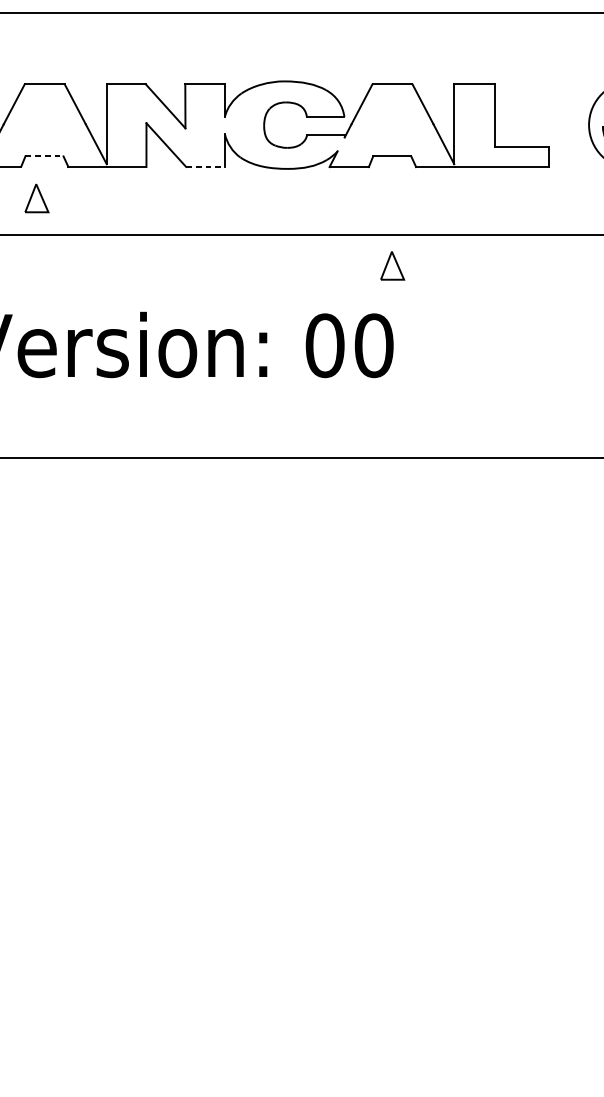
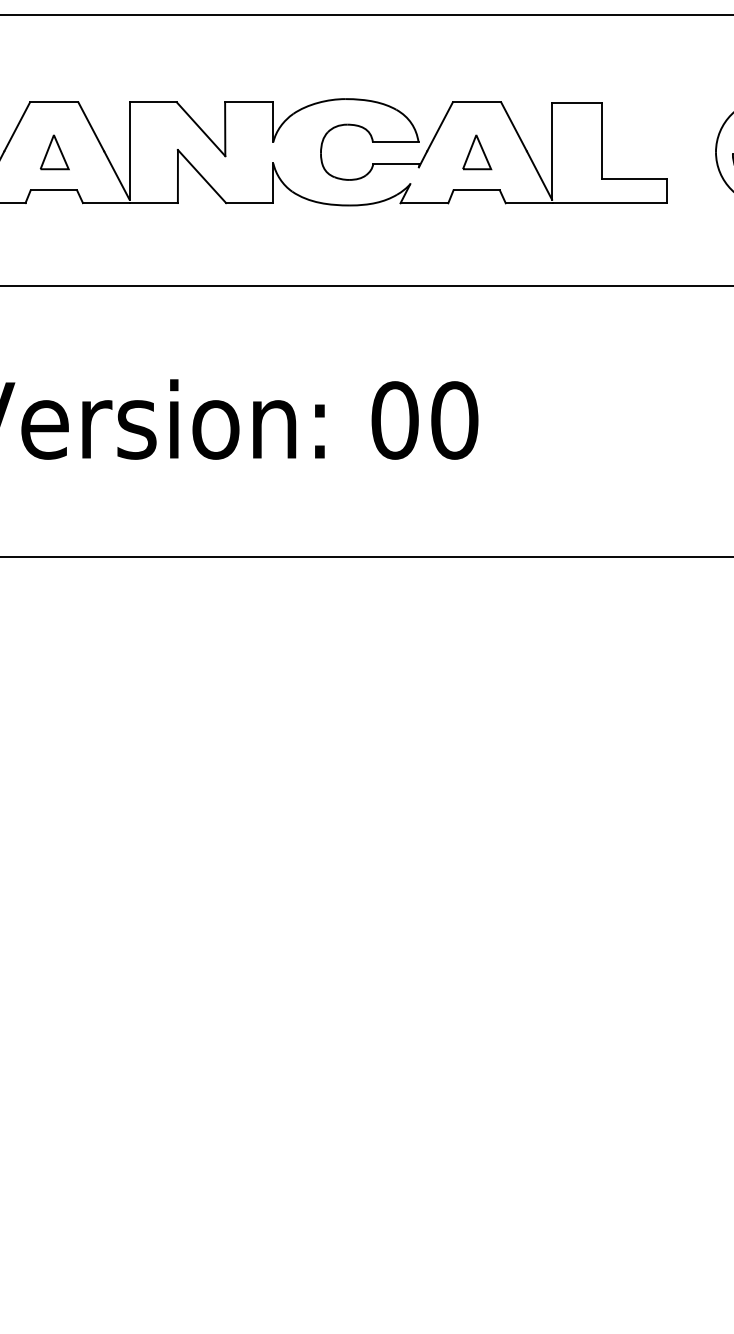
line: (44, 156) -> (54, 190), dashed -> solid
line: (205, 167) -> (249, 203), dashed -> solid
part: (36, 198) -> (54, 152), moved
part: (392, 265) -> (477, 152), moved

